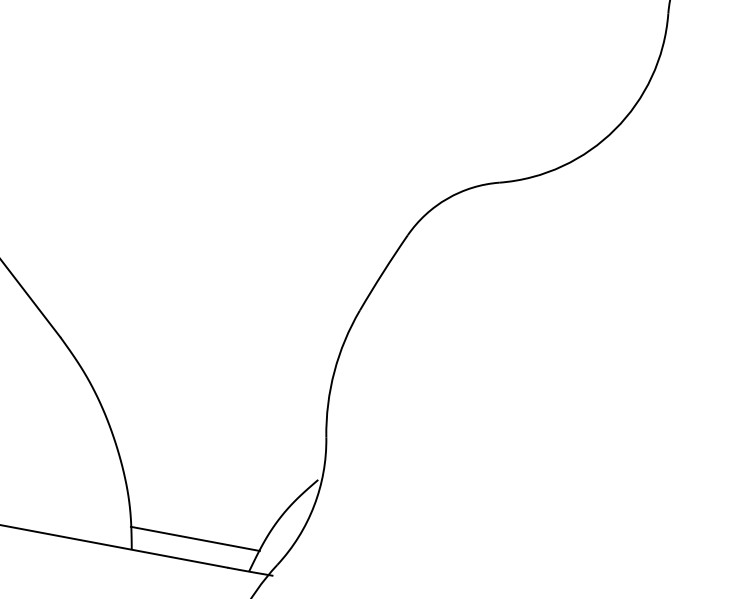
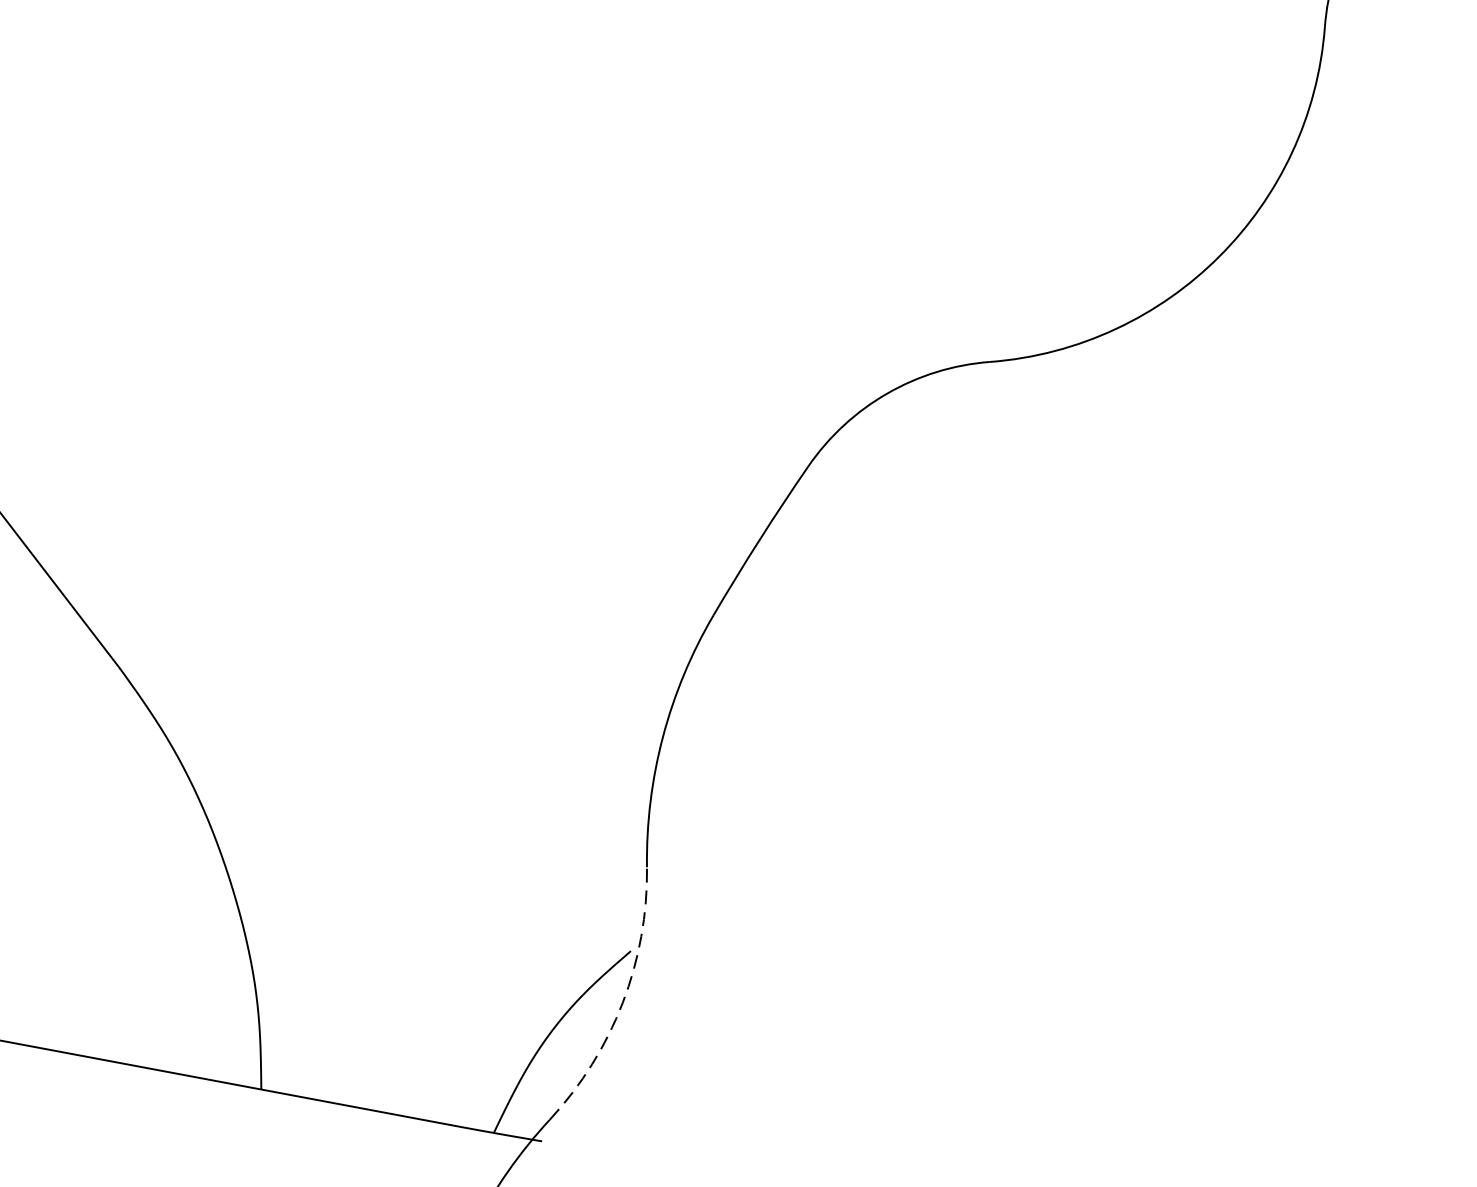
arc: (314, 505) -> (623, 1001), solid -> dashed
line: (194, 538) -> (385, 1067), removed

